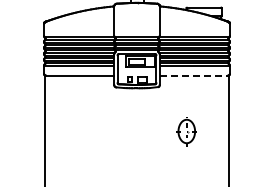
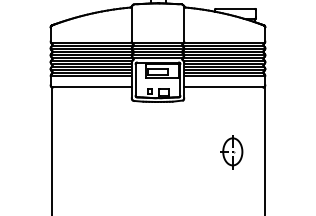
line: (194, 75) -> (224, 87), dashed -> solid
part: (186, 131) -> (232, 151), moved

